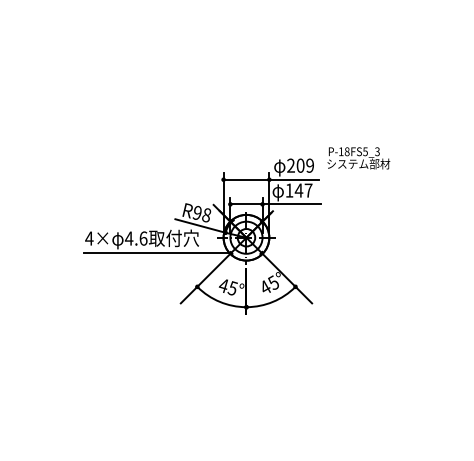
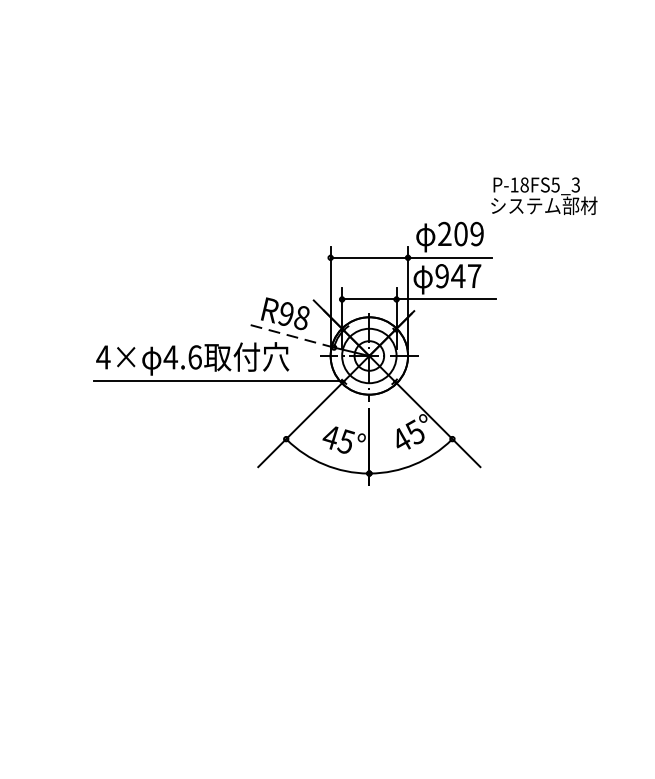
text: (358, 158) -> (543, 196), moved
text: (289, 190) -> (442, 276), 147 -> 947
line: (200, 225) -> (291, 335), solid -> dashed

